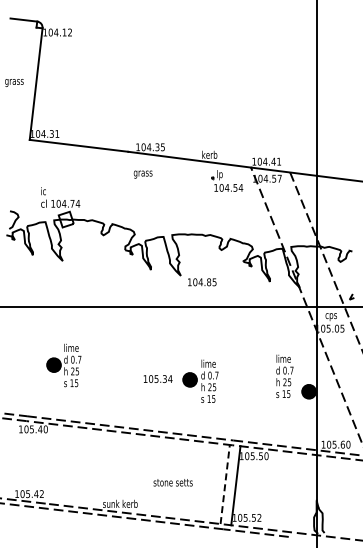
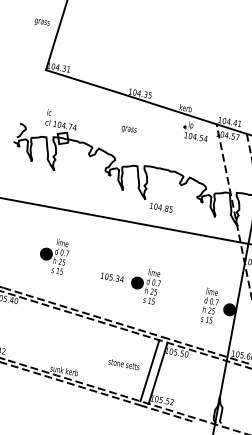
text: (142, 174) -> (128, 129), moved
part: (63, 365) -> (53, 255), moved
text: (284, 375) -> (210, 305), moved
text: (172, 482) -> (123, 364), moved
line: (225, 484) -> (150, 370), dashed -> solid

